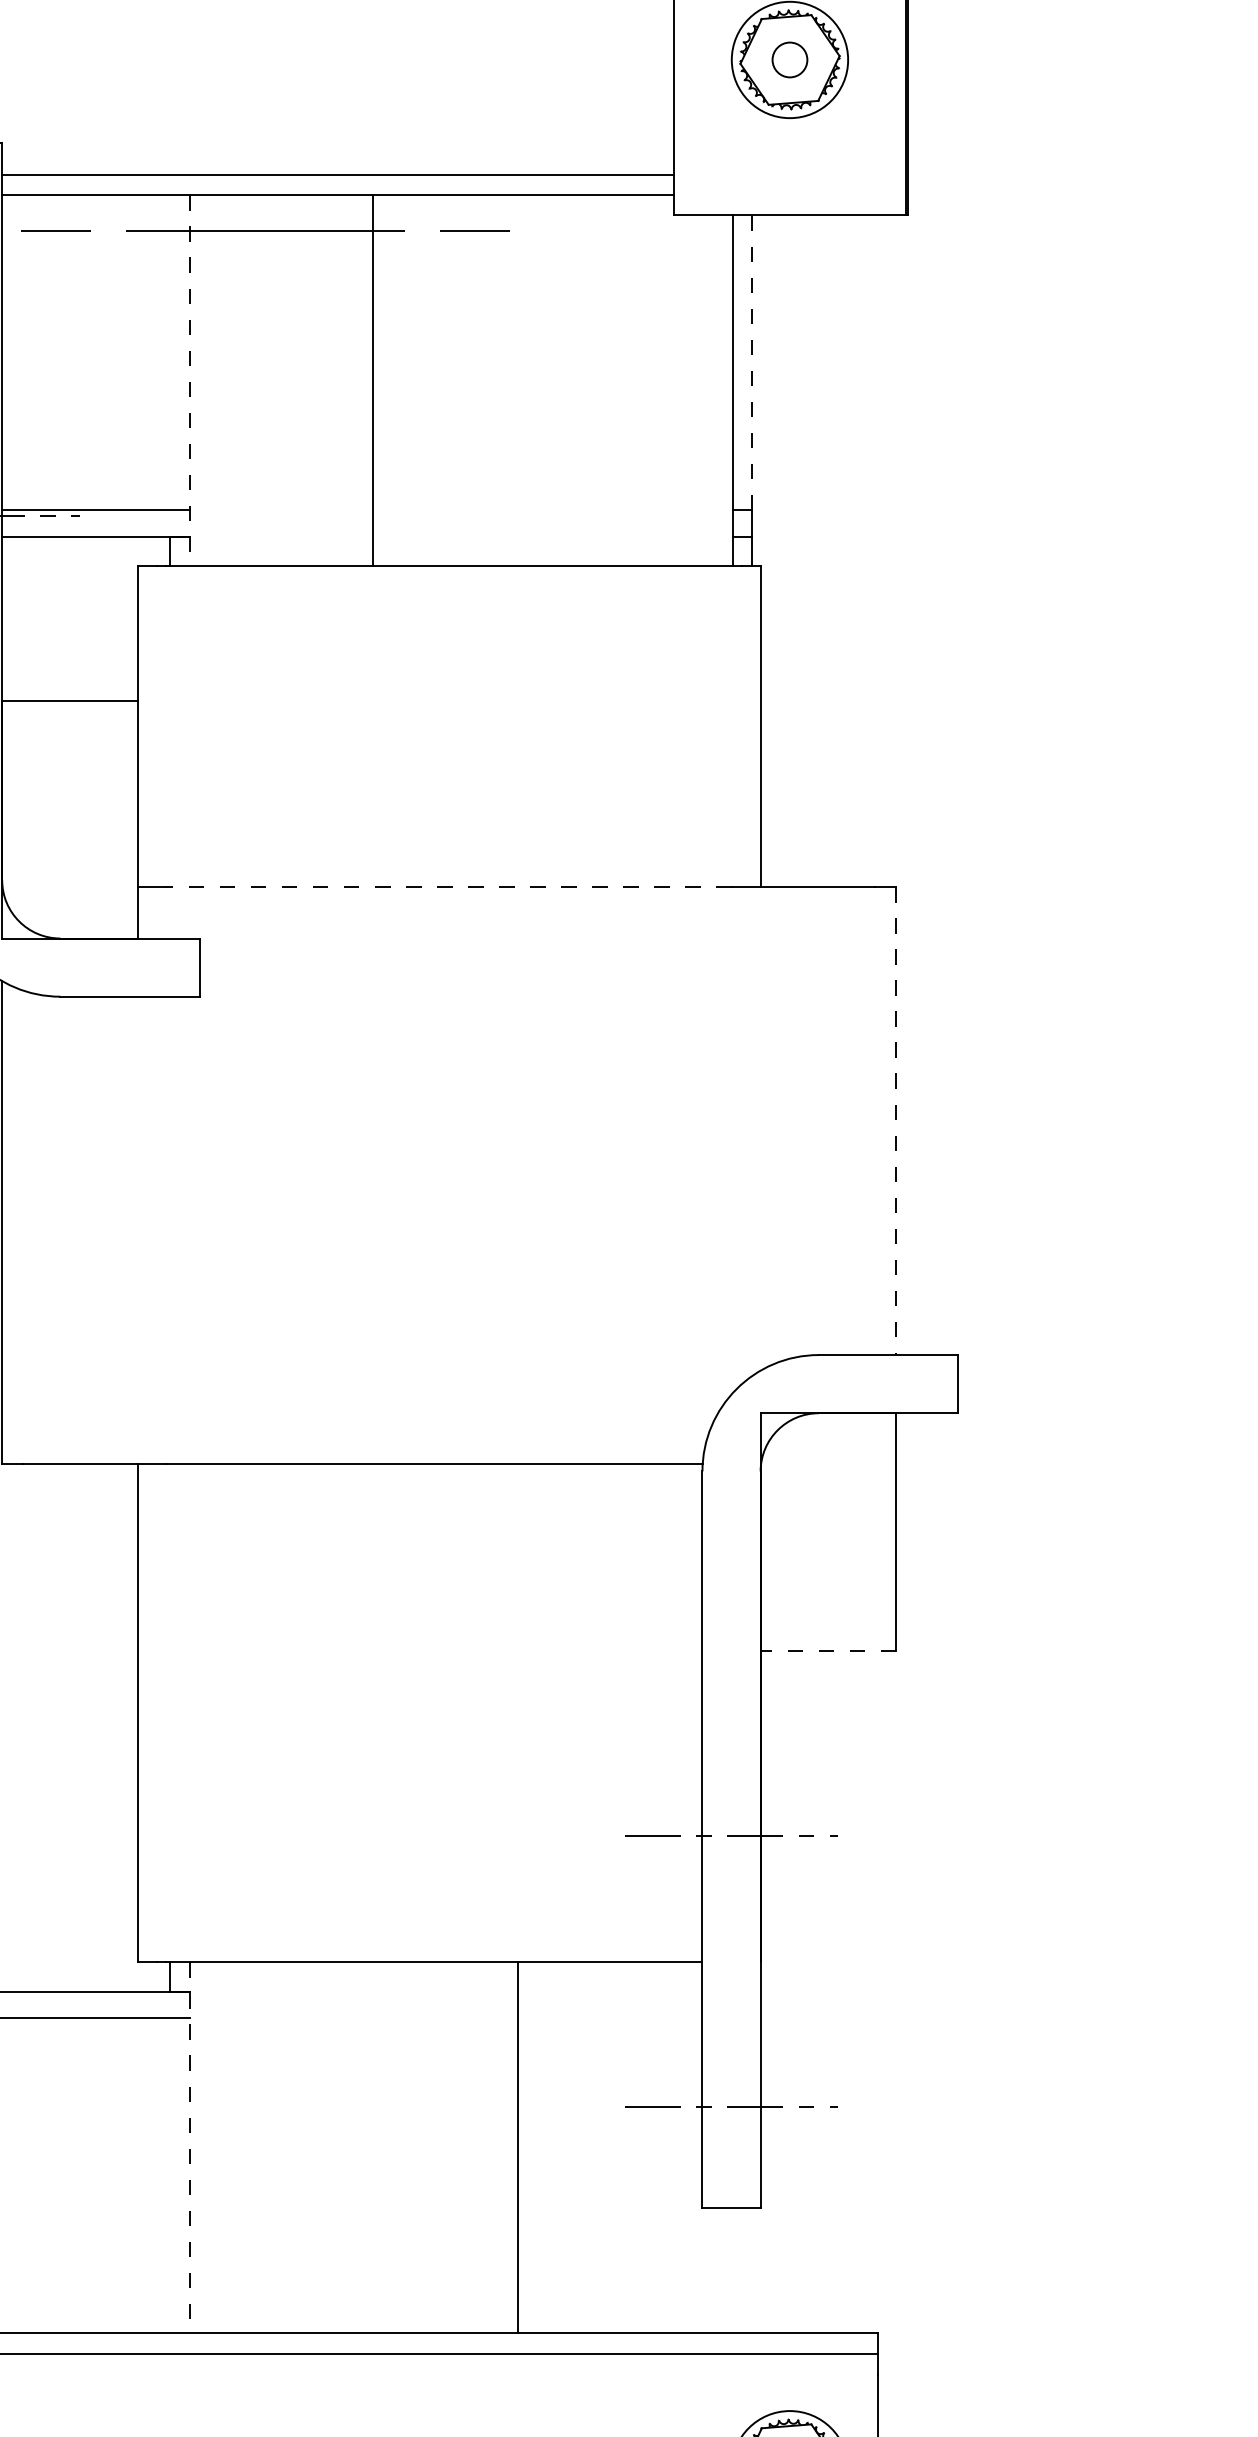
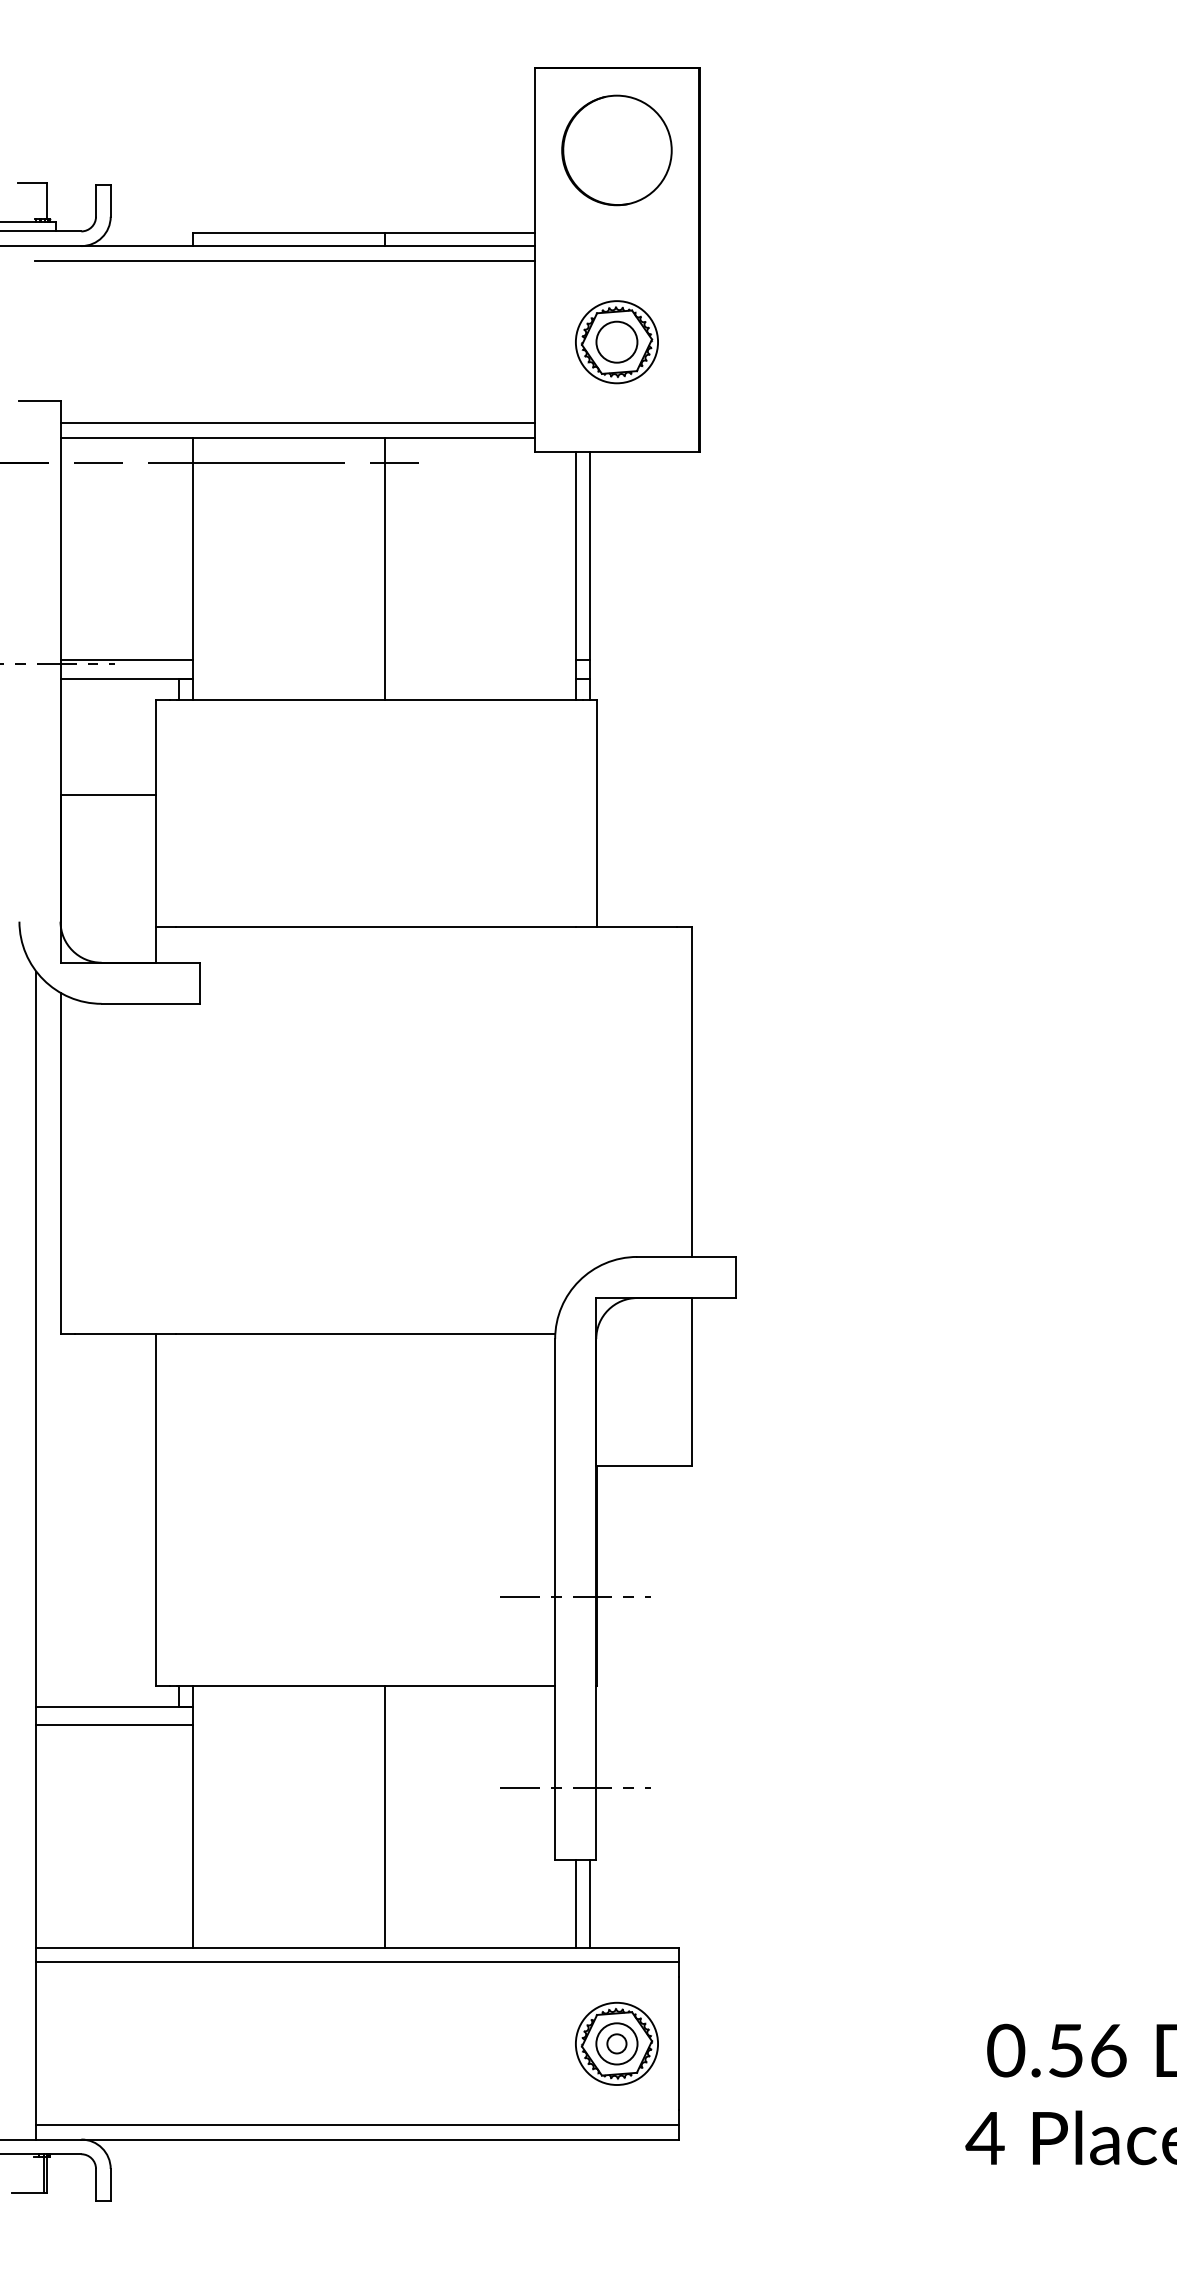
circle: (789, 58) -> (616, 341), size x1.67
line: (752, 361) -> (590, 555), dashed -> solid
line: (189, 380) -> (192, 568), dashed -> solid
line: (373, 380) -> (384, 568), moved
line: (448, 887) -> (375, 926), dashed -> solid
line: (896, 1122) -> (692, 1092), dashed -> solid
line: (828, 1650) -> (644, 1465), dashed -> solid
line: (189, 2147) -> (192, 1816), dashed -> solid
line: (517, 2147) -> (384, 1816), moved
line: (732, 2270) -> (576, 1903), added
line: (752, 2270) -> (590, 1903), added

